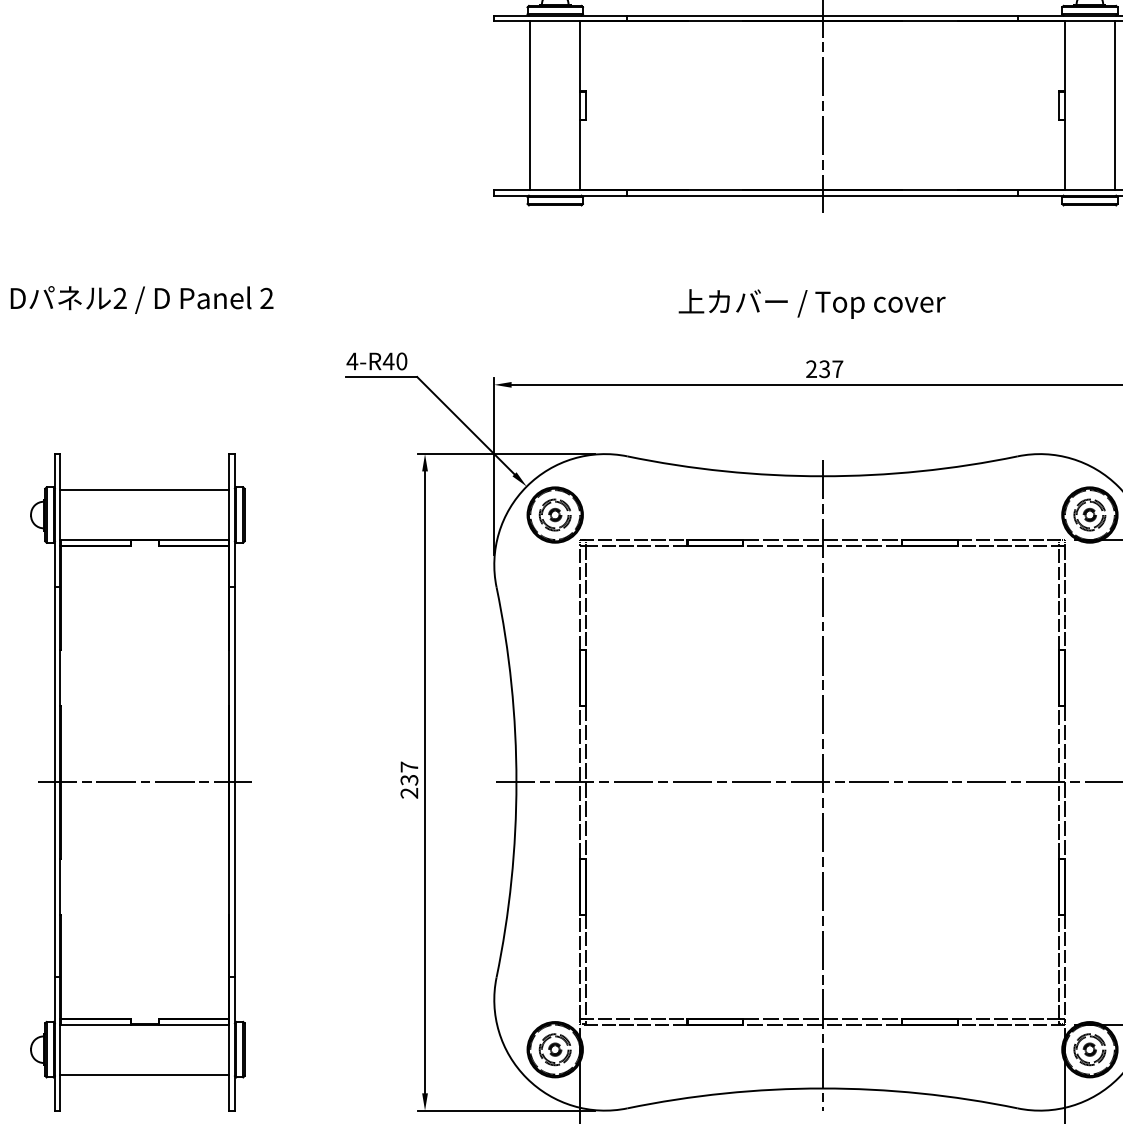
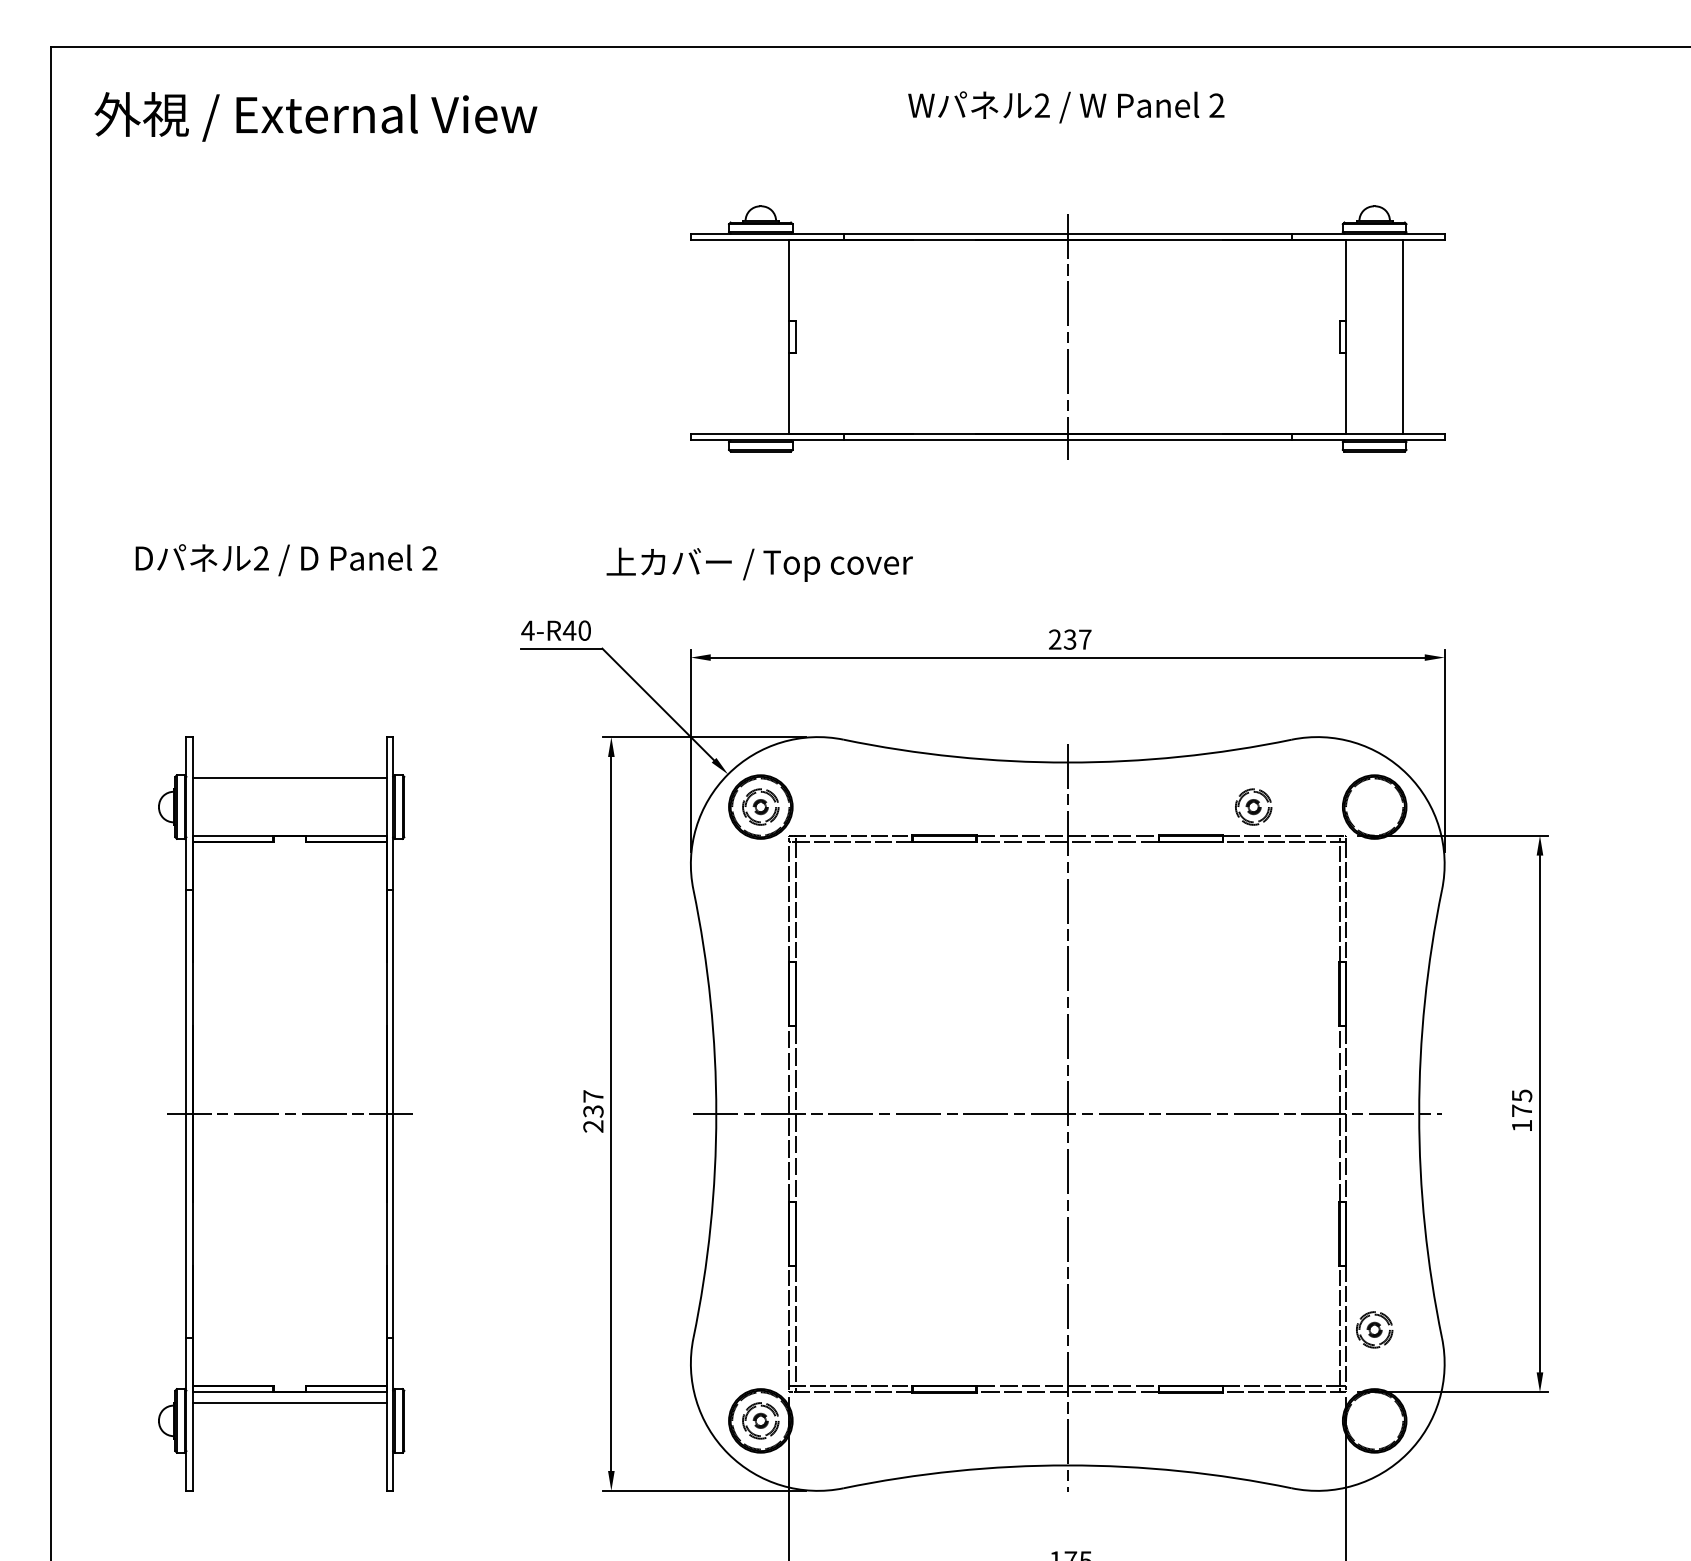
line: (530, 106) -> (732, 337), removed
text: (811, 303) -> (759, 564), moved
part: (1089, 514) -> (1253, 806), moved
part: (1089, 1049) -> (1374, 1329), moved
line: (144, 1074) -> (289, 1402), moved

